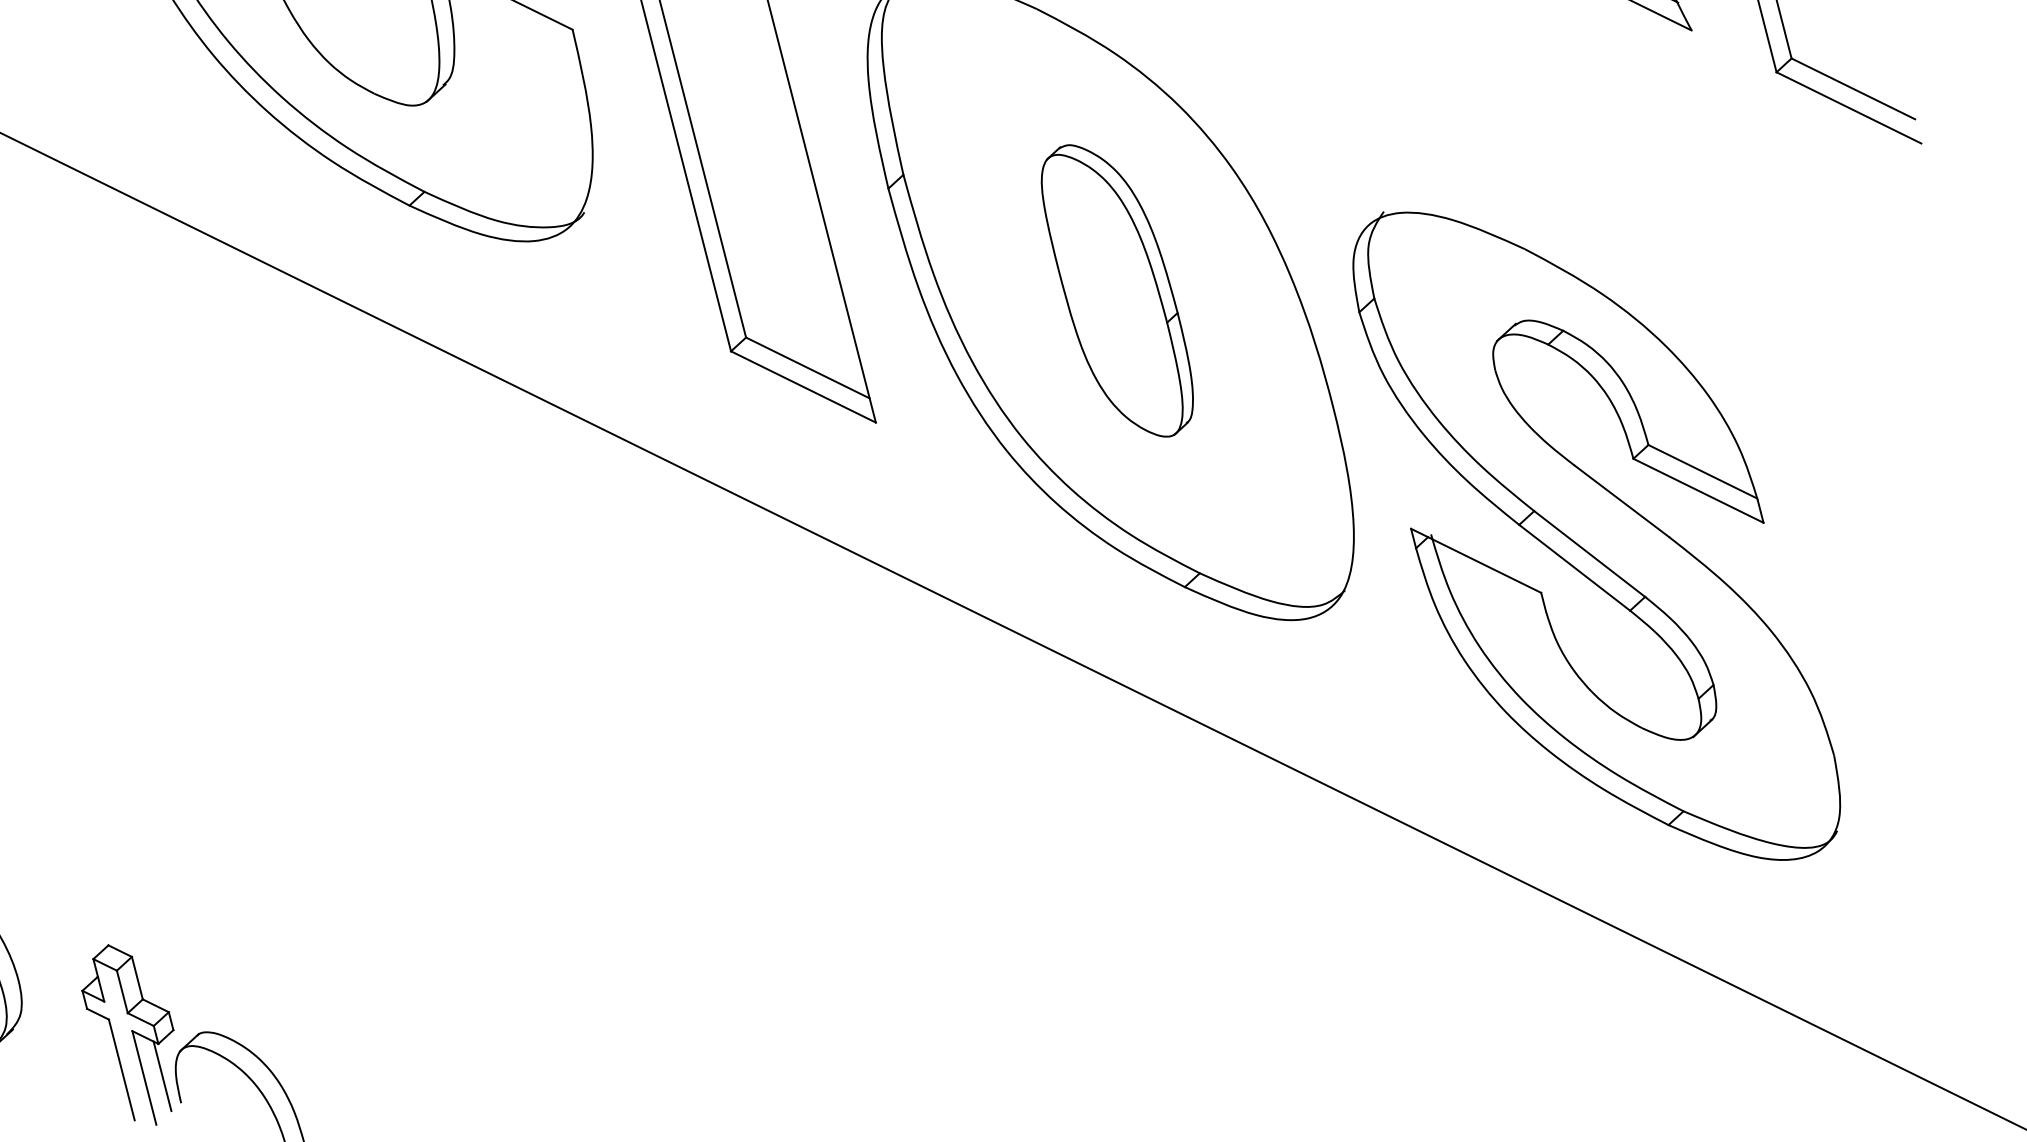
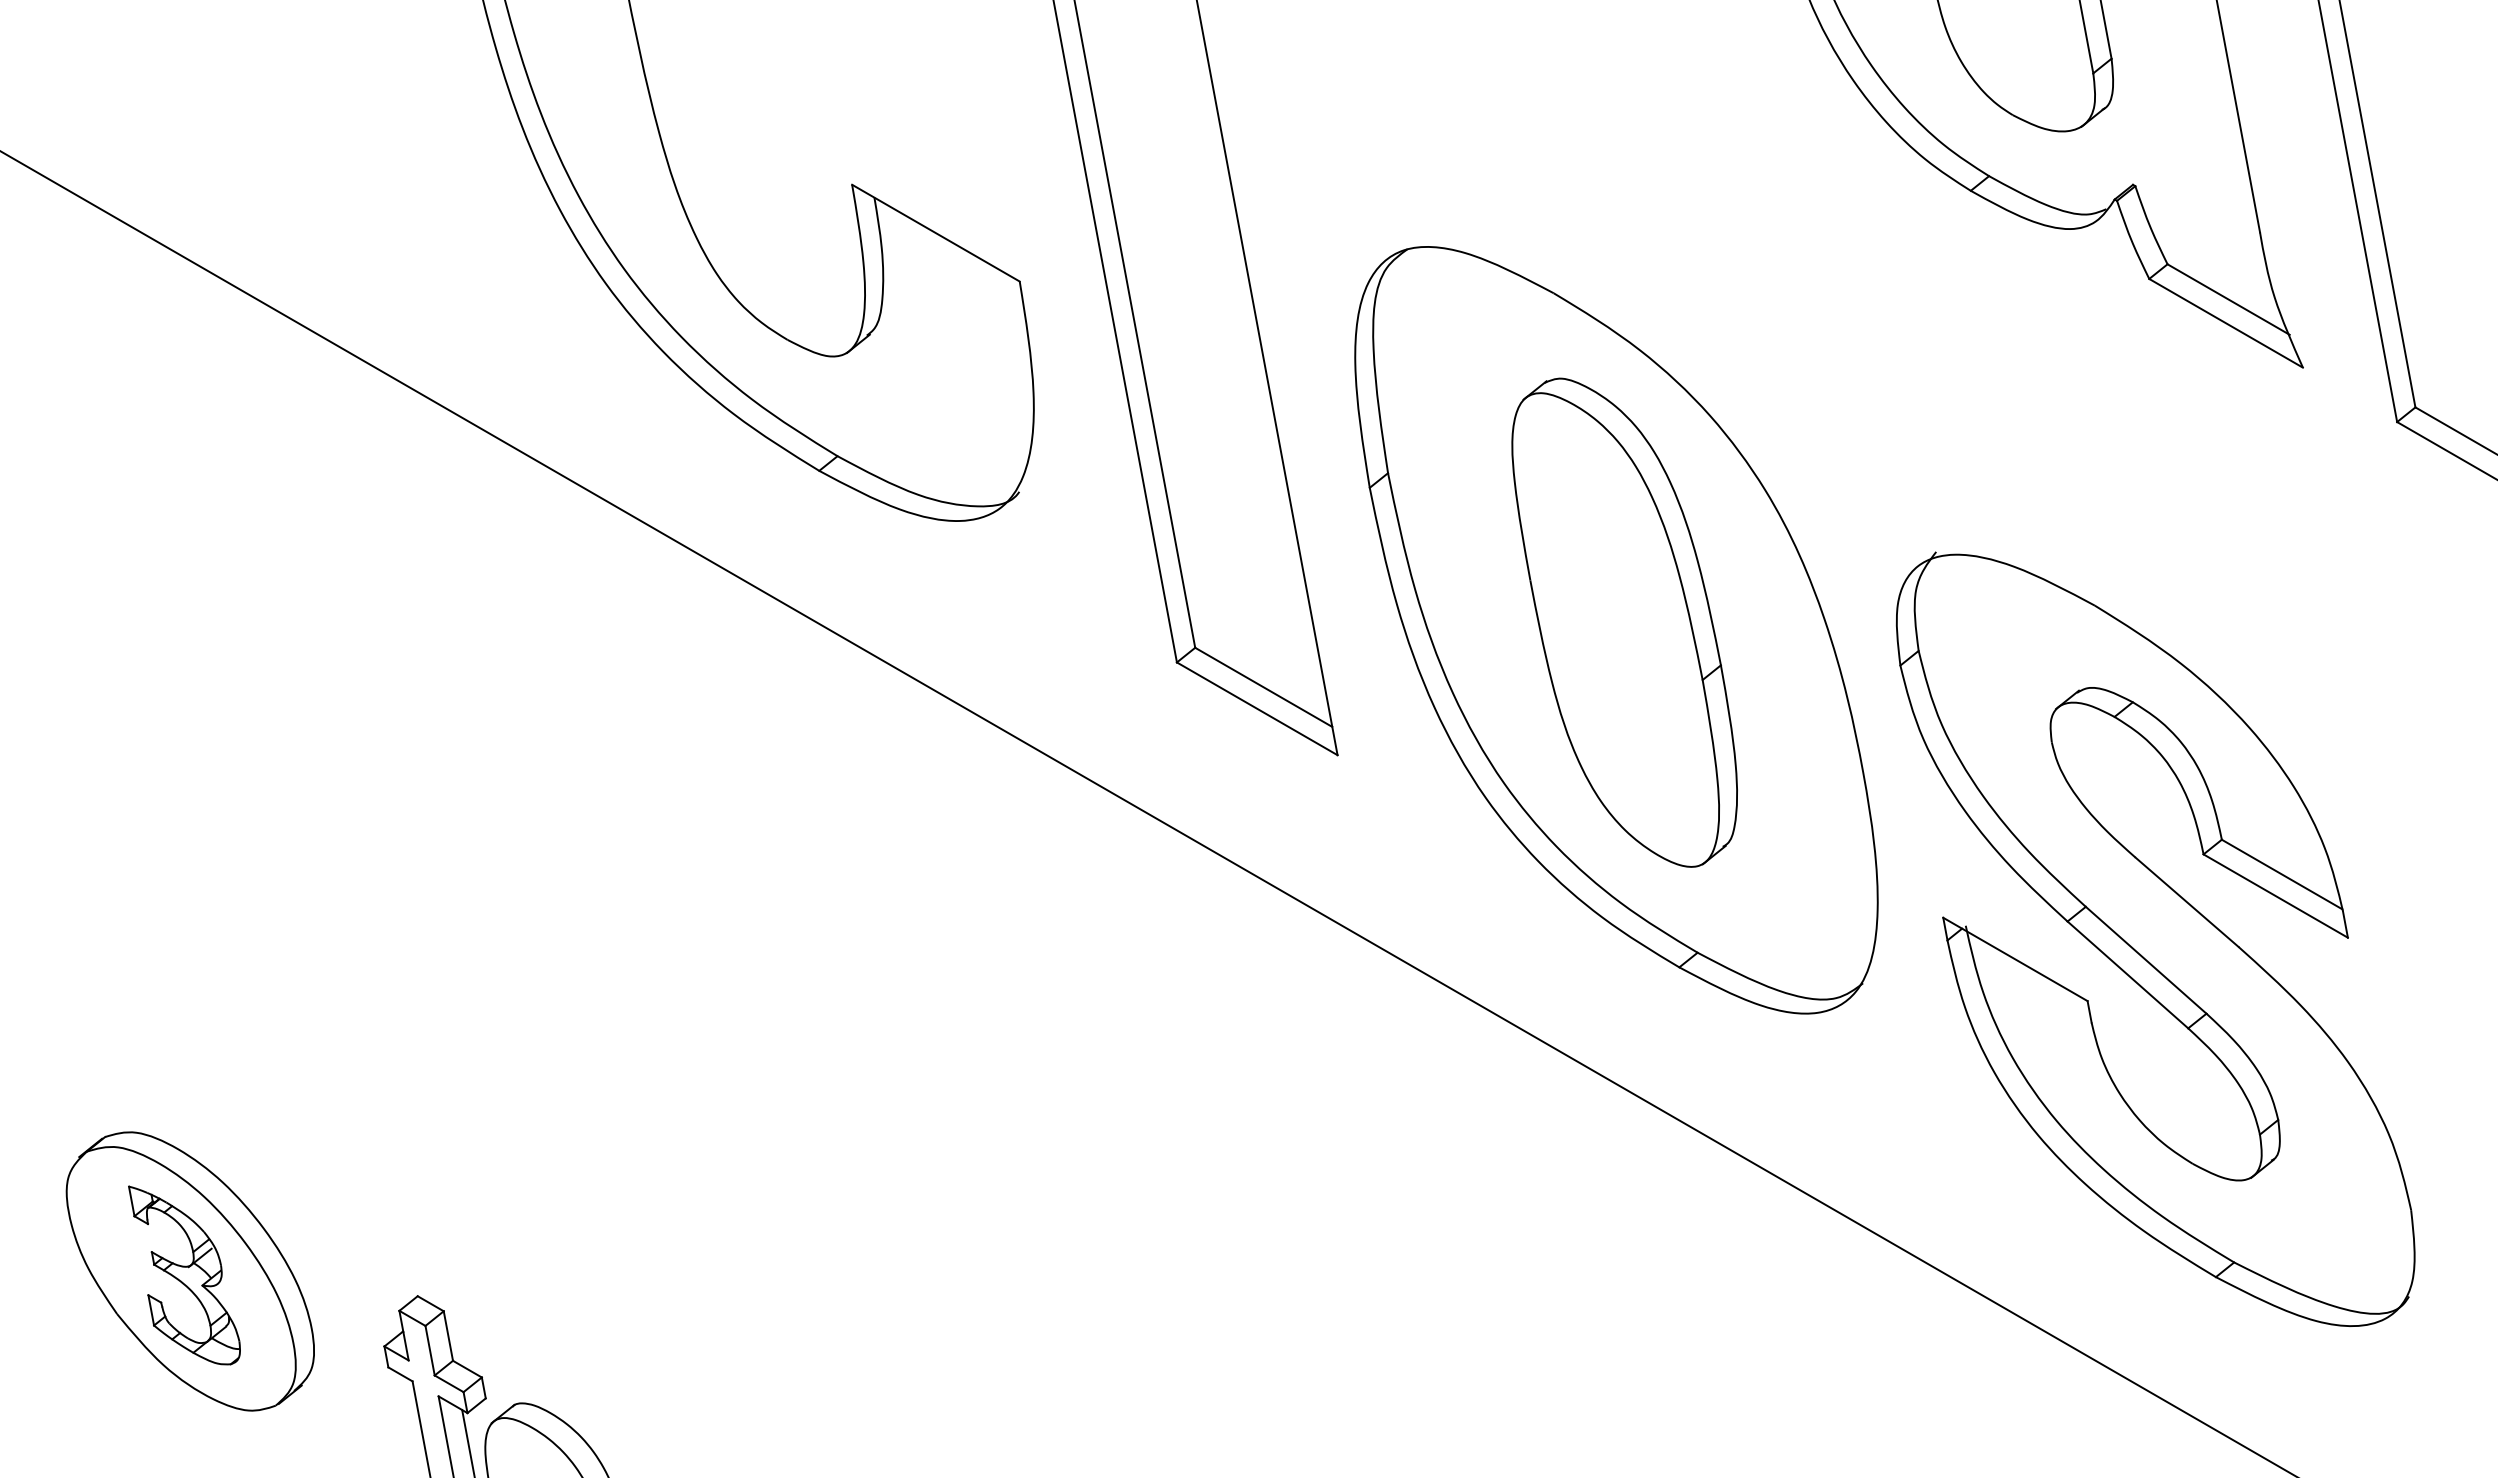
part: (1117, 290) -> (1624, 622), size x1.43

